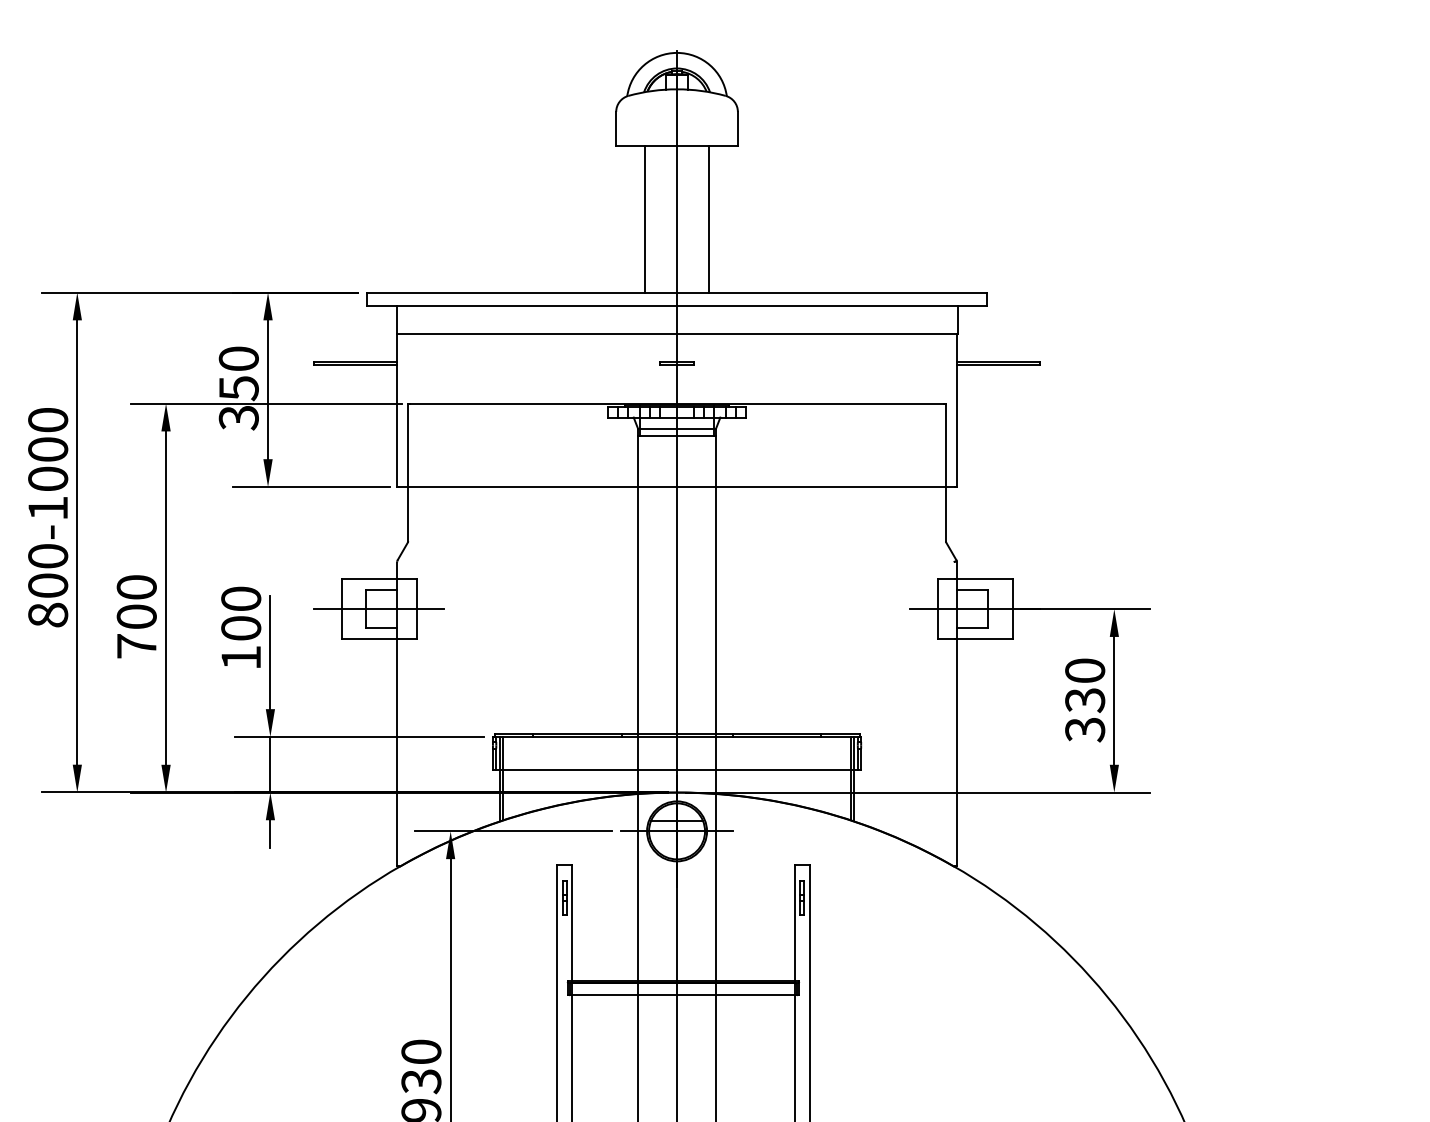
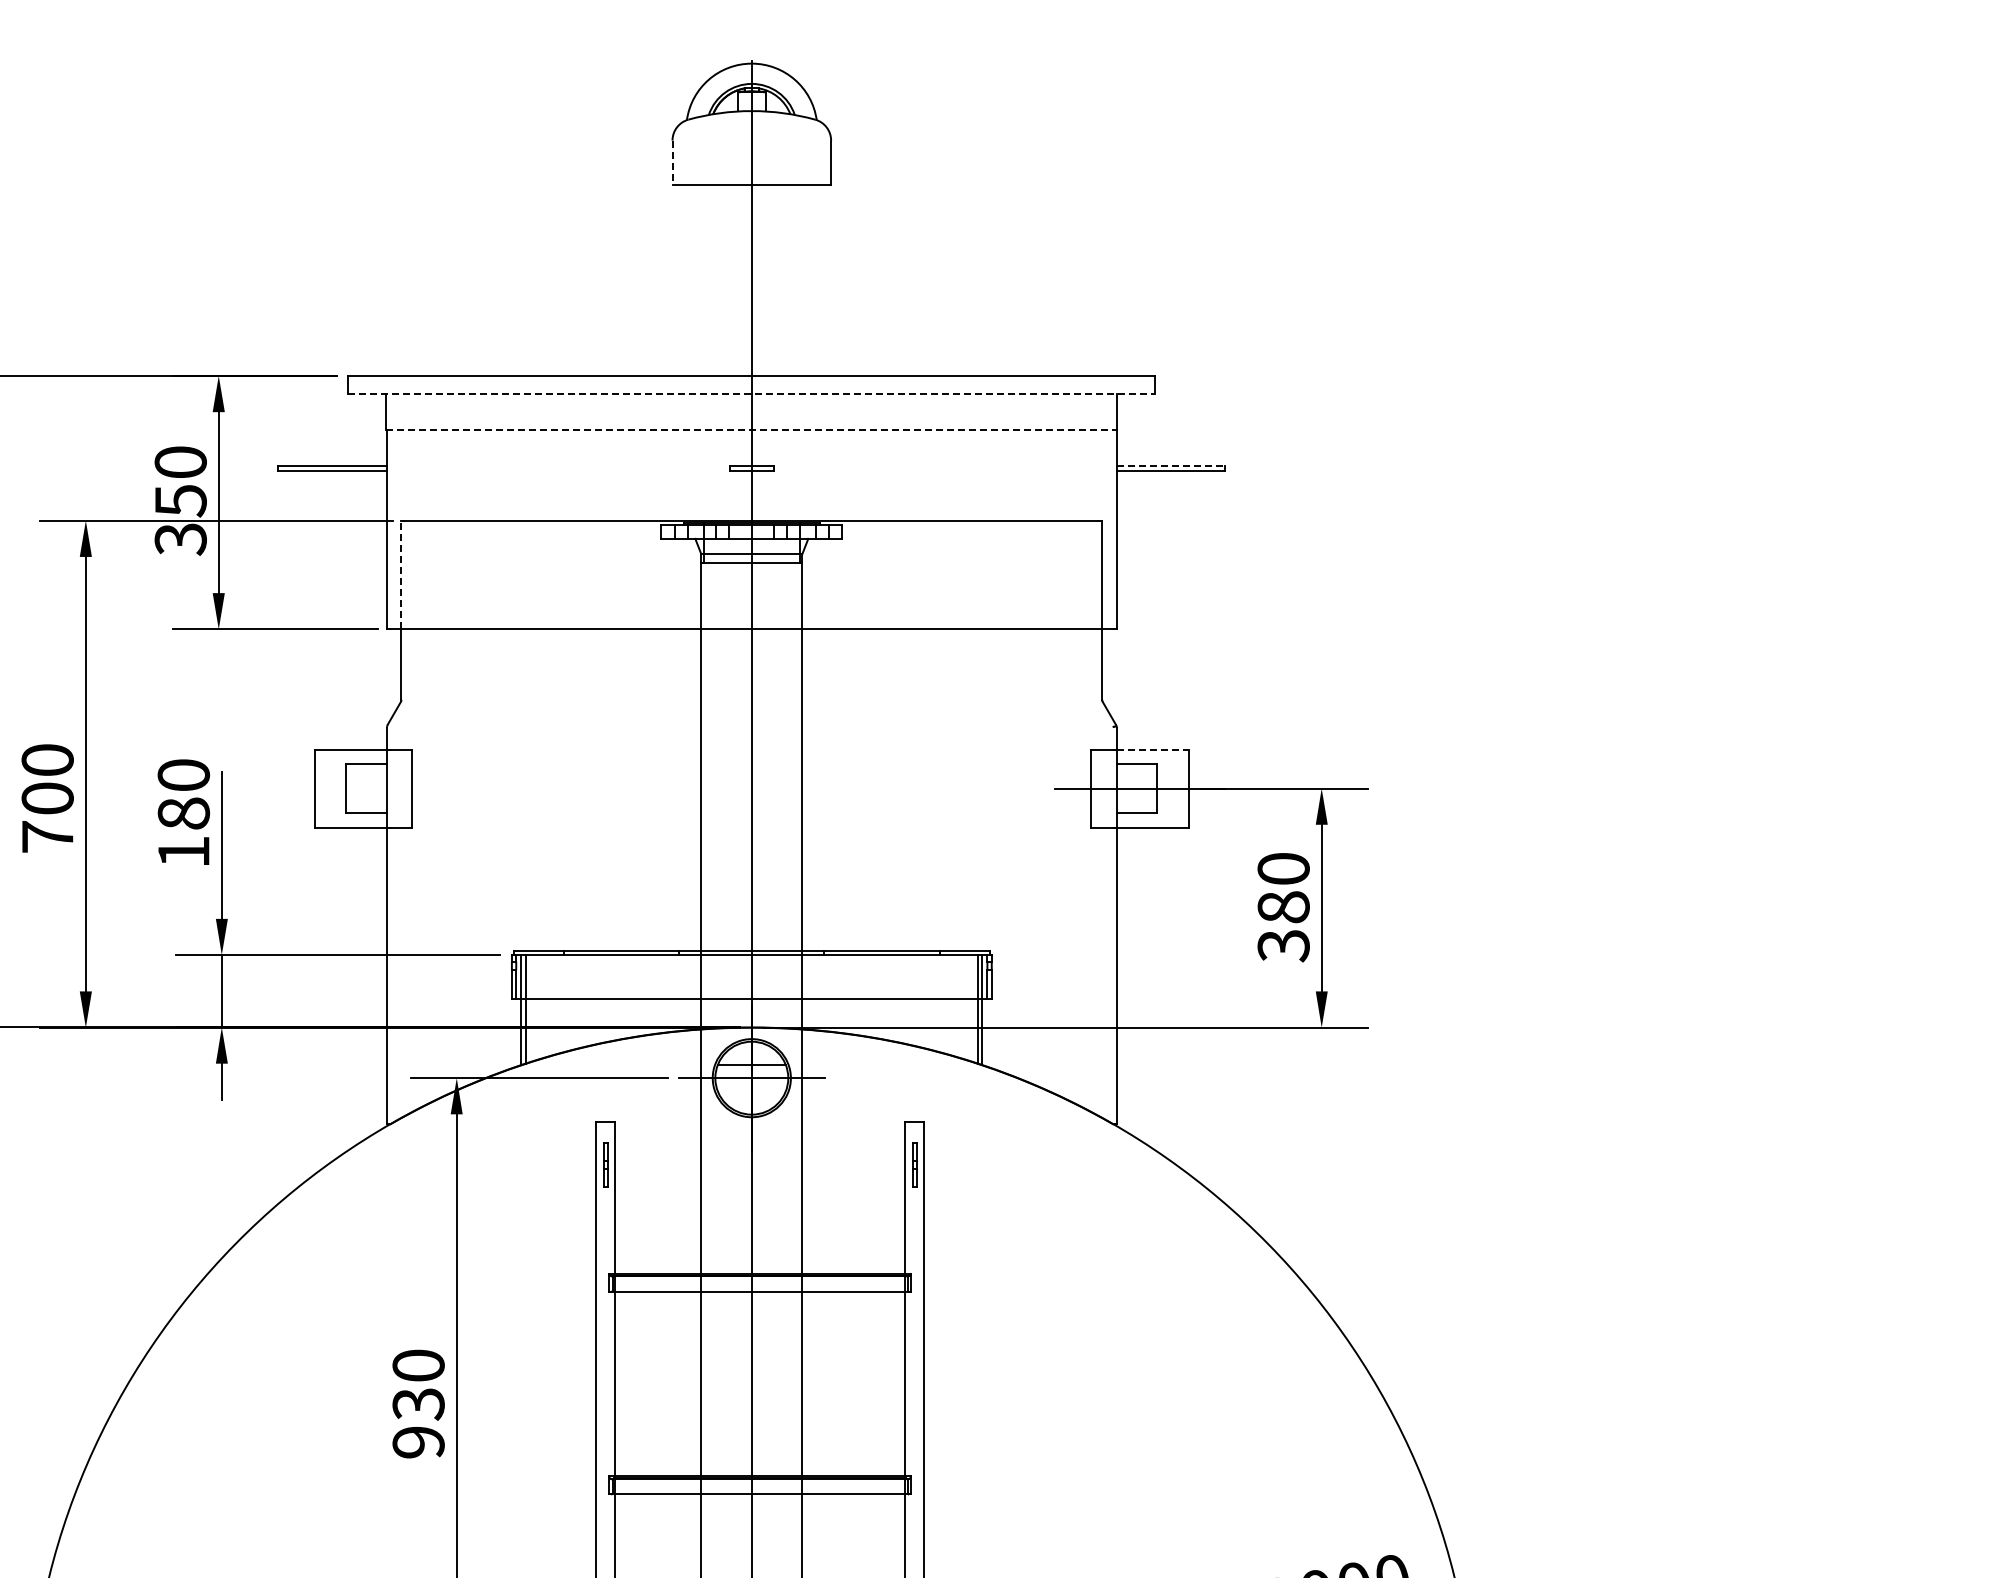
line: (616, 129) -> (672, 163), solid -> dashed
line: (645, 219) -> (710, 280), removed
line: (709, 219) -> (793, 280), removed
line: (676, 306) -> (751, 394), solid -> dashed
line: (676, 334) -> (751, 430), solid -> dashed
line: (999, 362) -> (1171, 466), solid -> dashed
line: (408, 444) -> (401, 574), solid -> dashed
line: (985, 579) -> (1153, 749), solid -> dashed
line: (379, 609) -> (363, 788), removed
text: (240, 628) -> (183, 813), 100 -> 180
text: (1085, 700) -> (1283, 907), 330 -> 380

